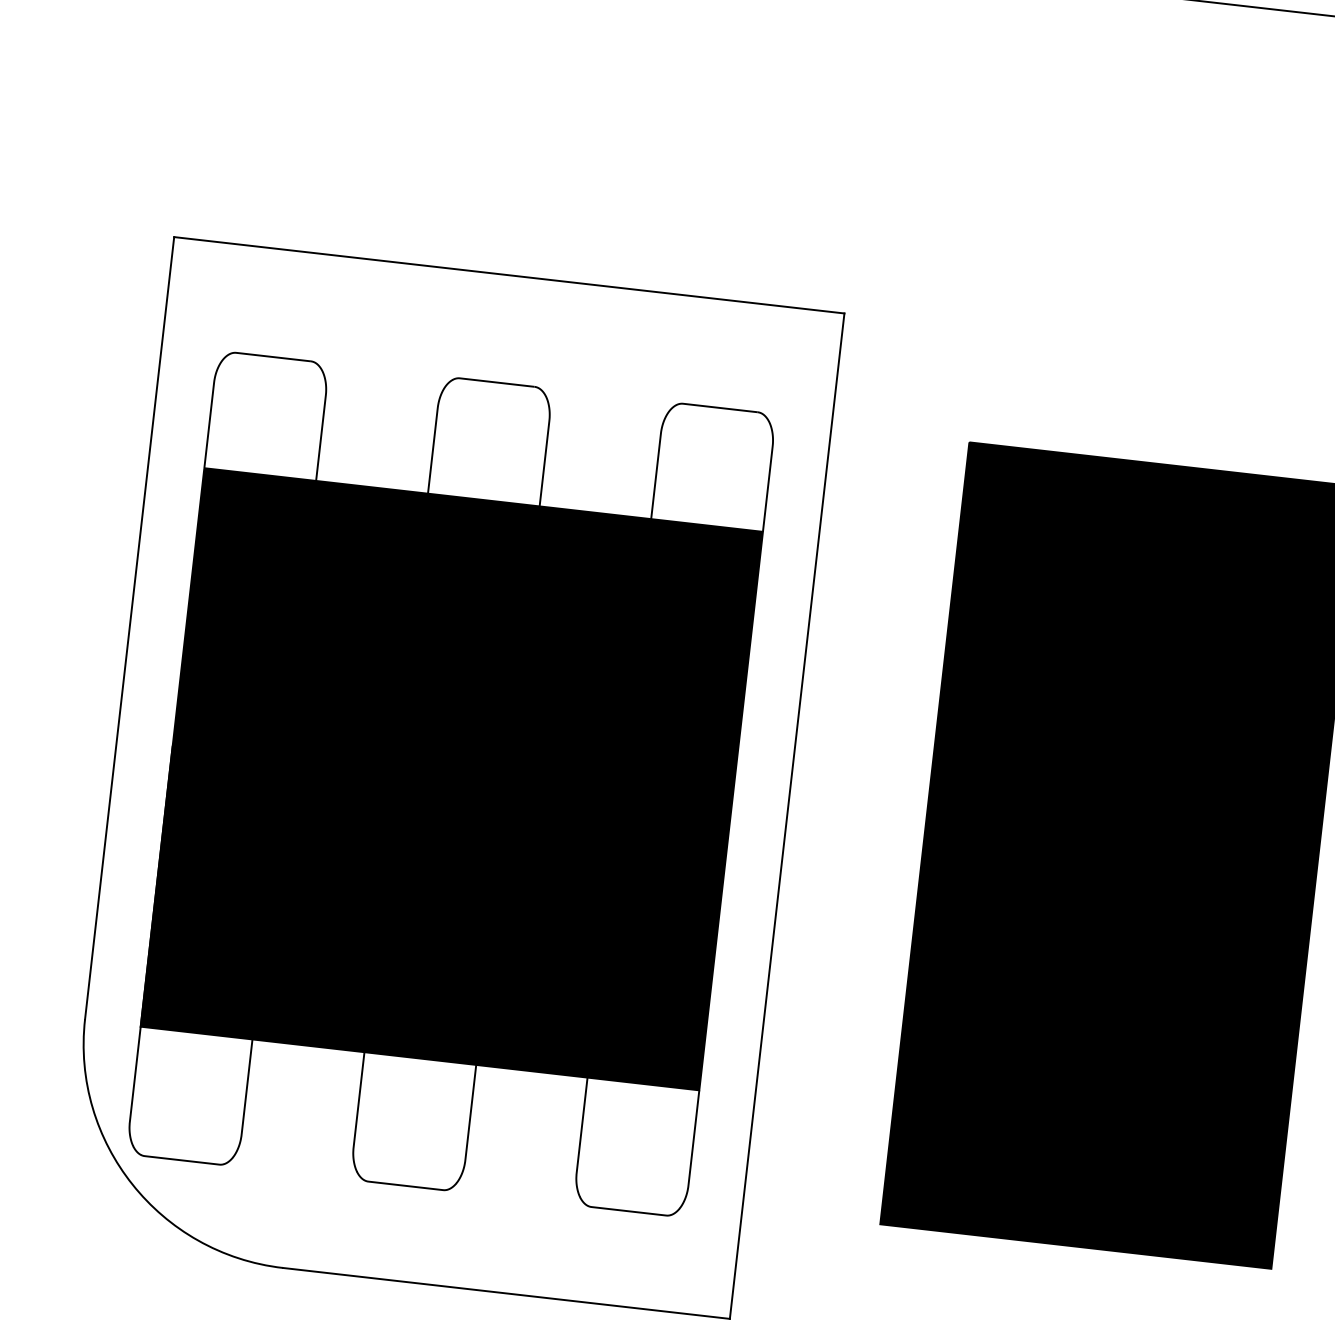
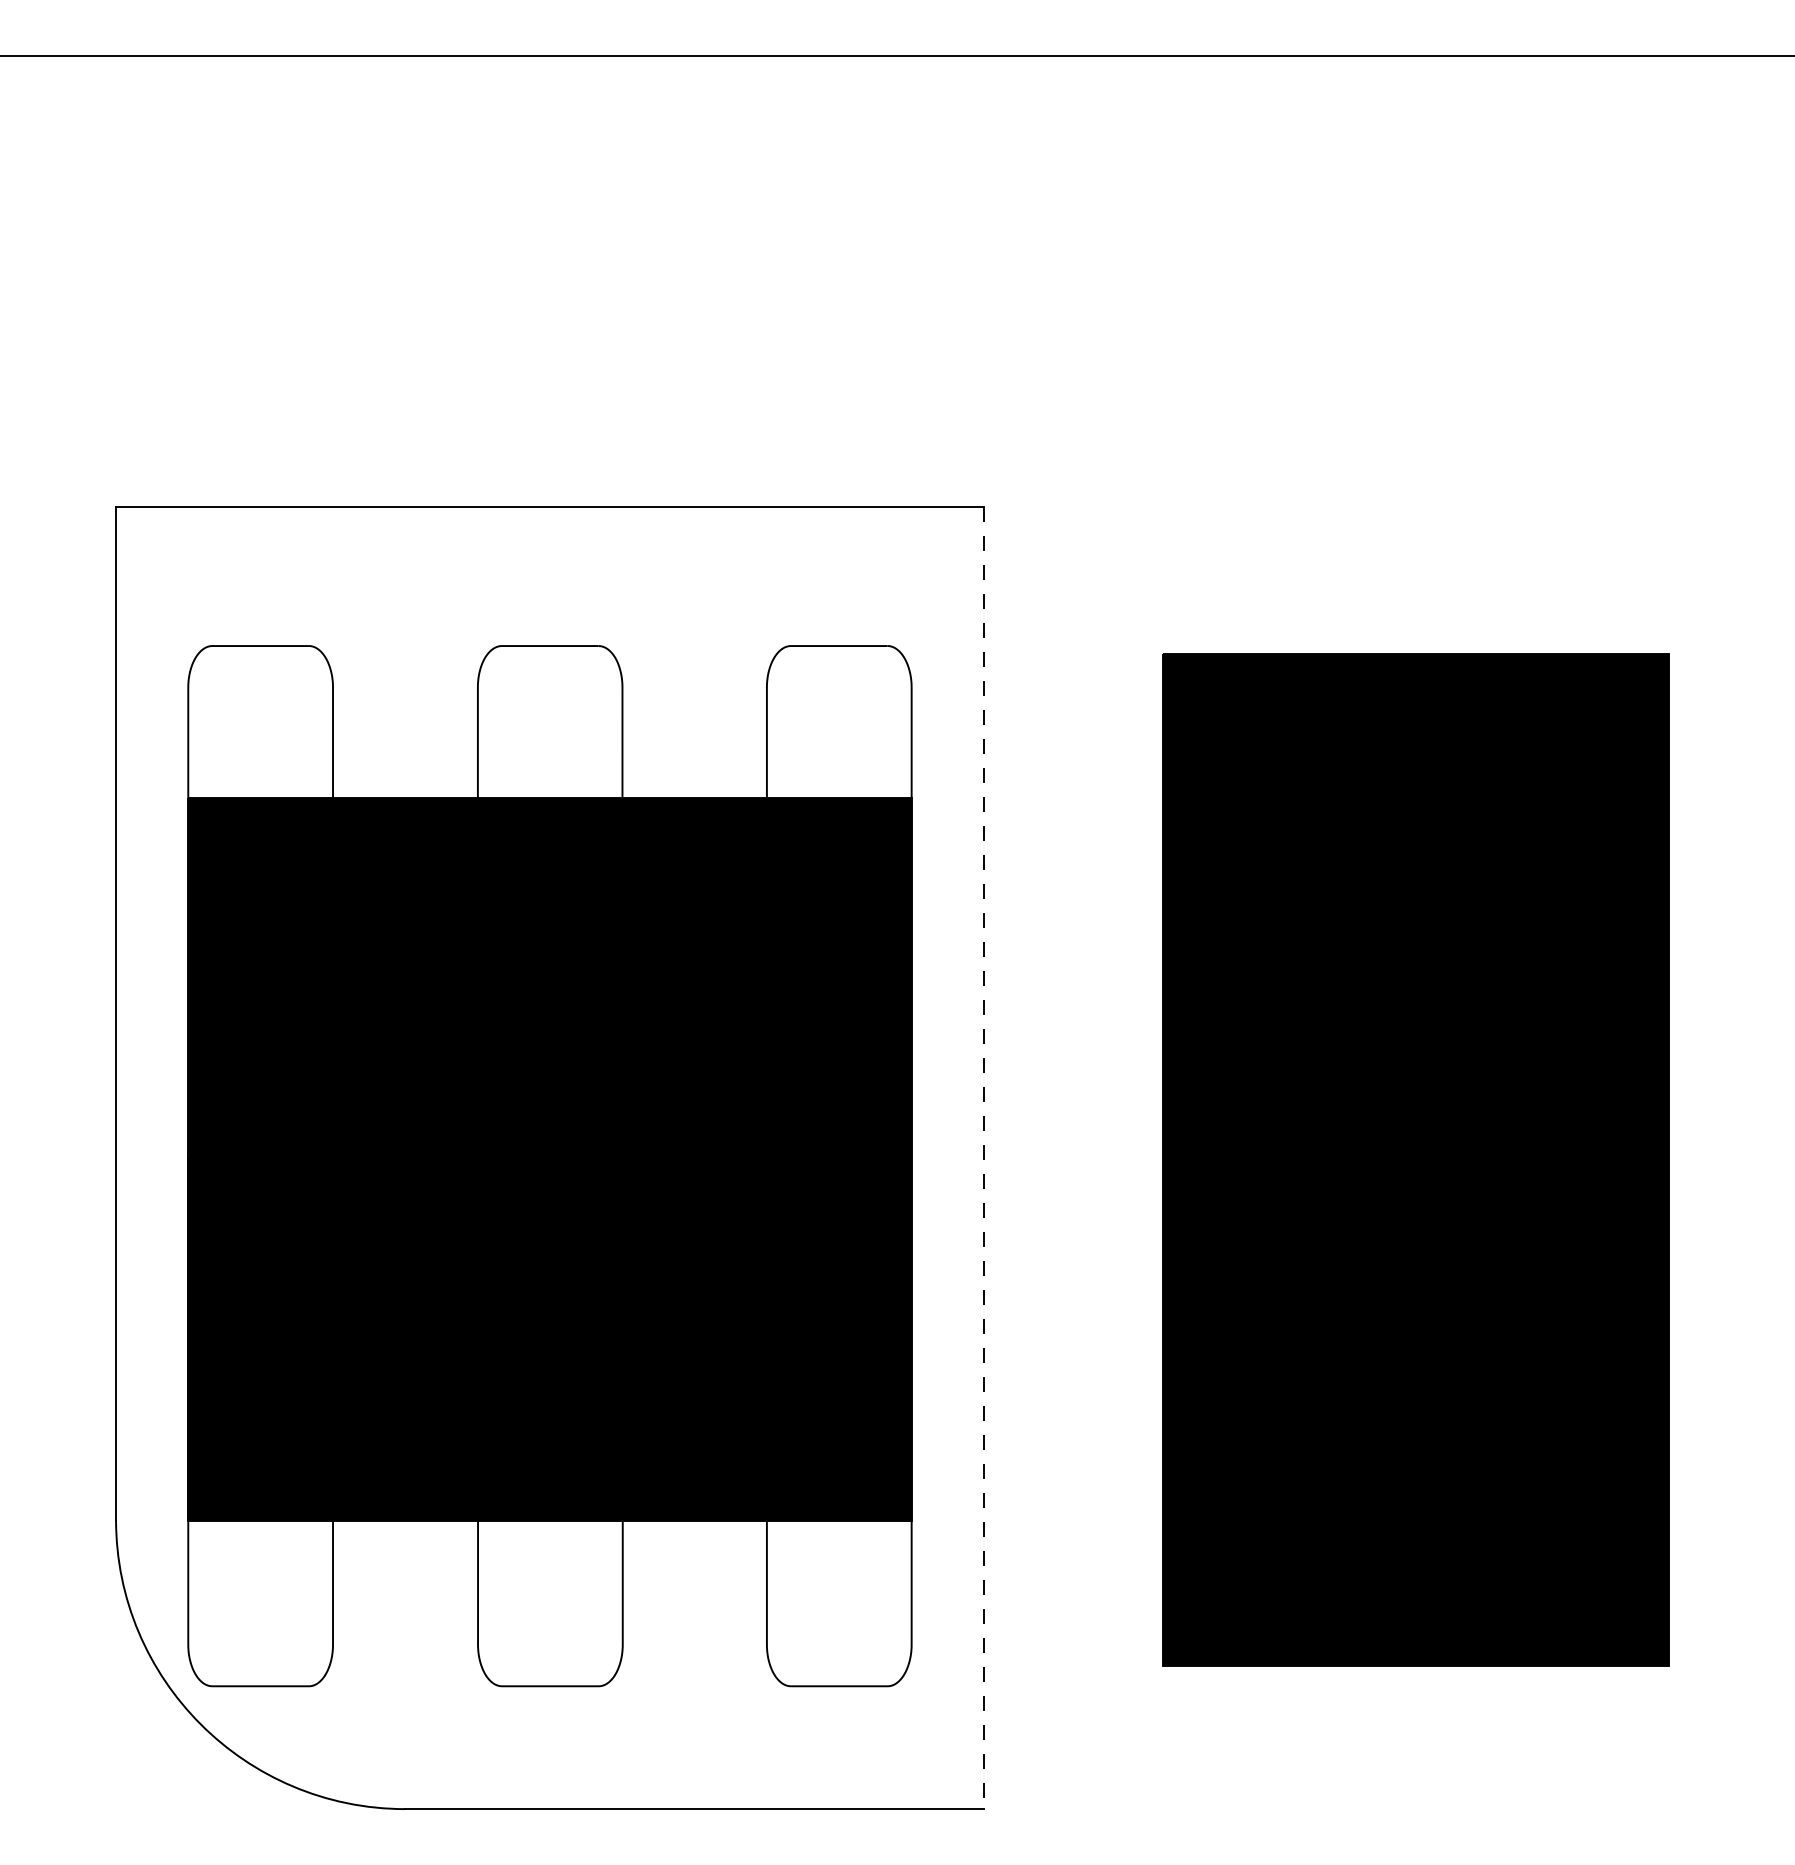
line: (787, 816) -> (984, 1158), solid -> dashed

